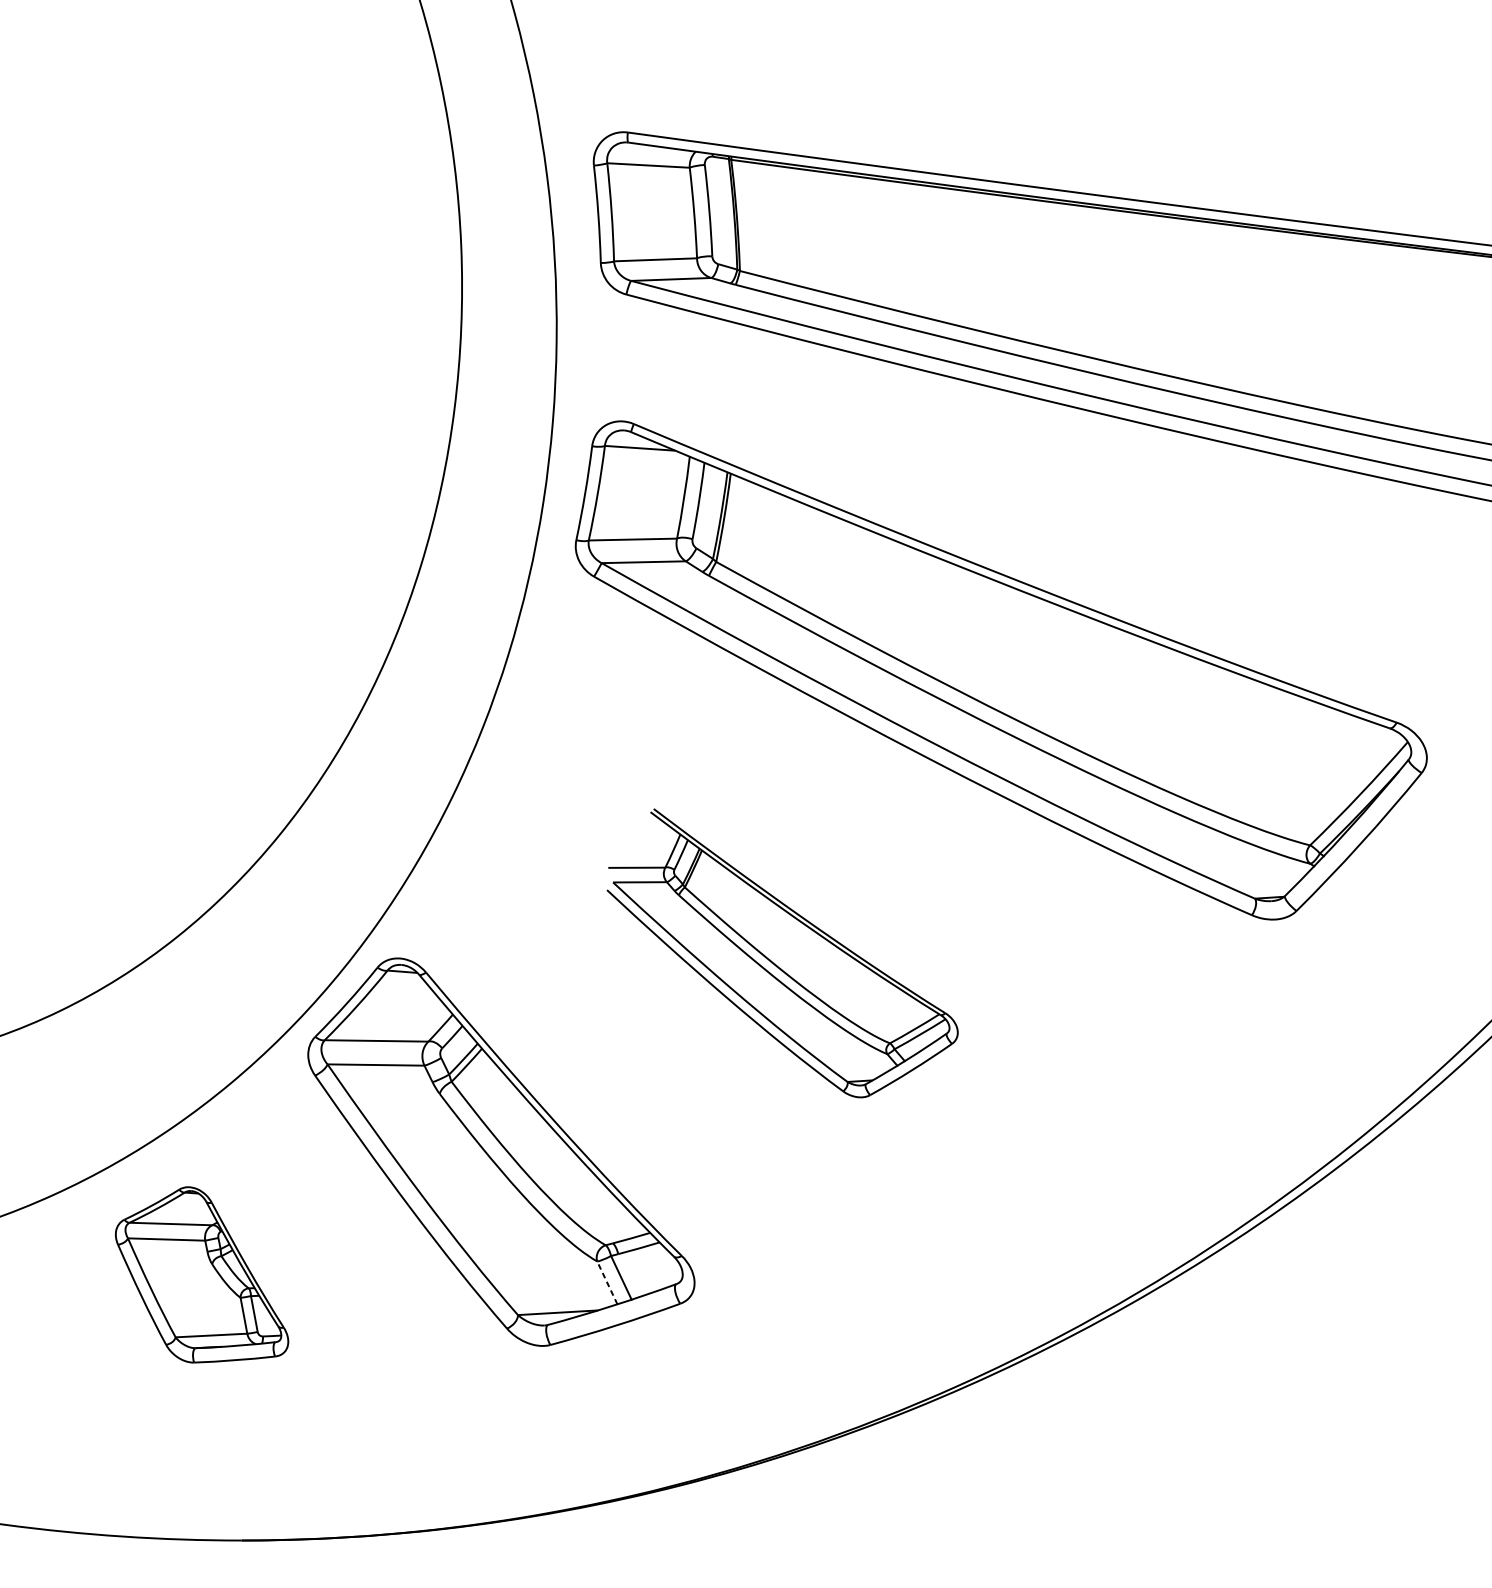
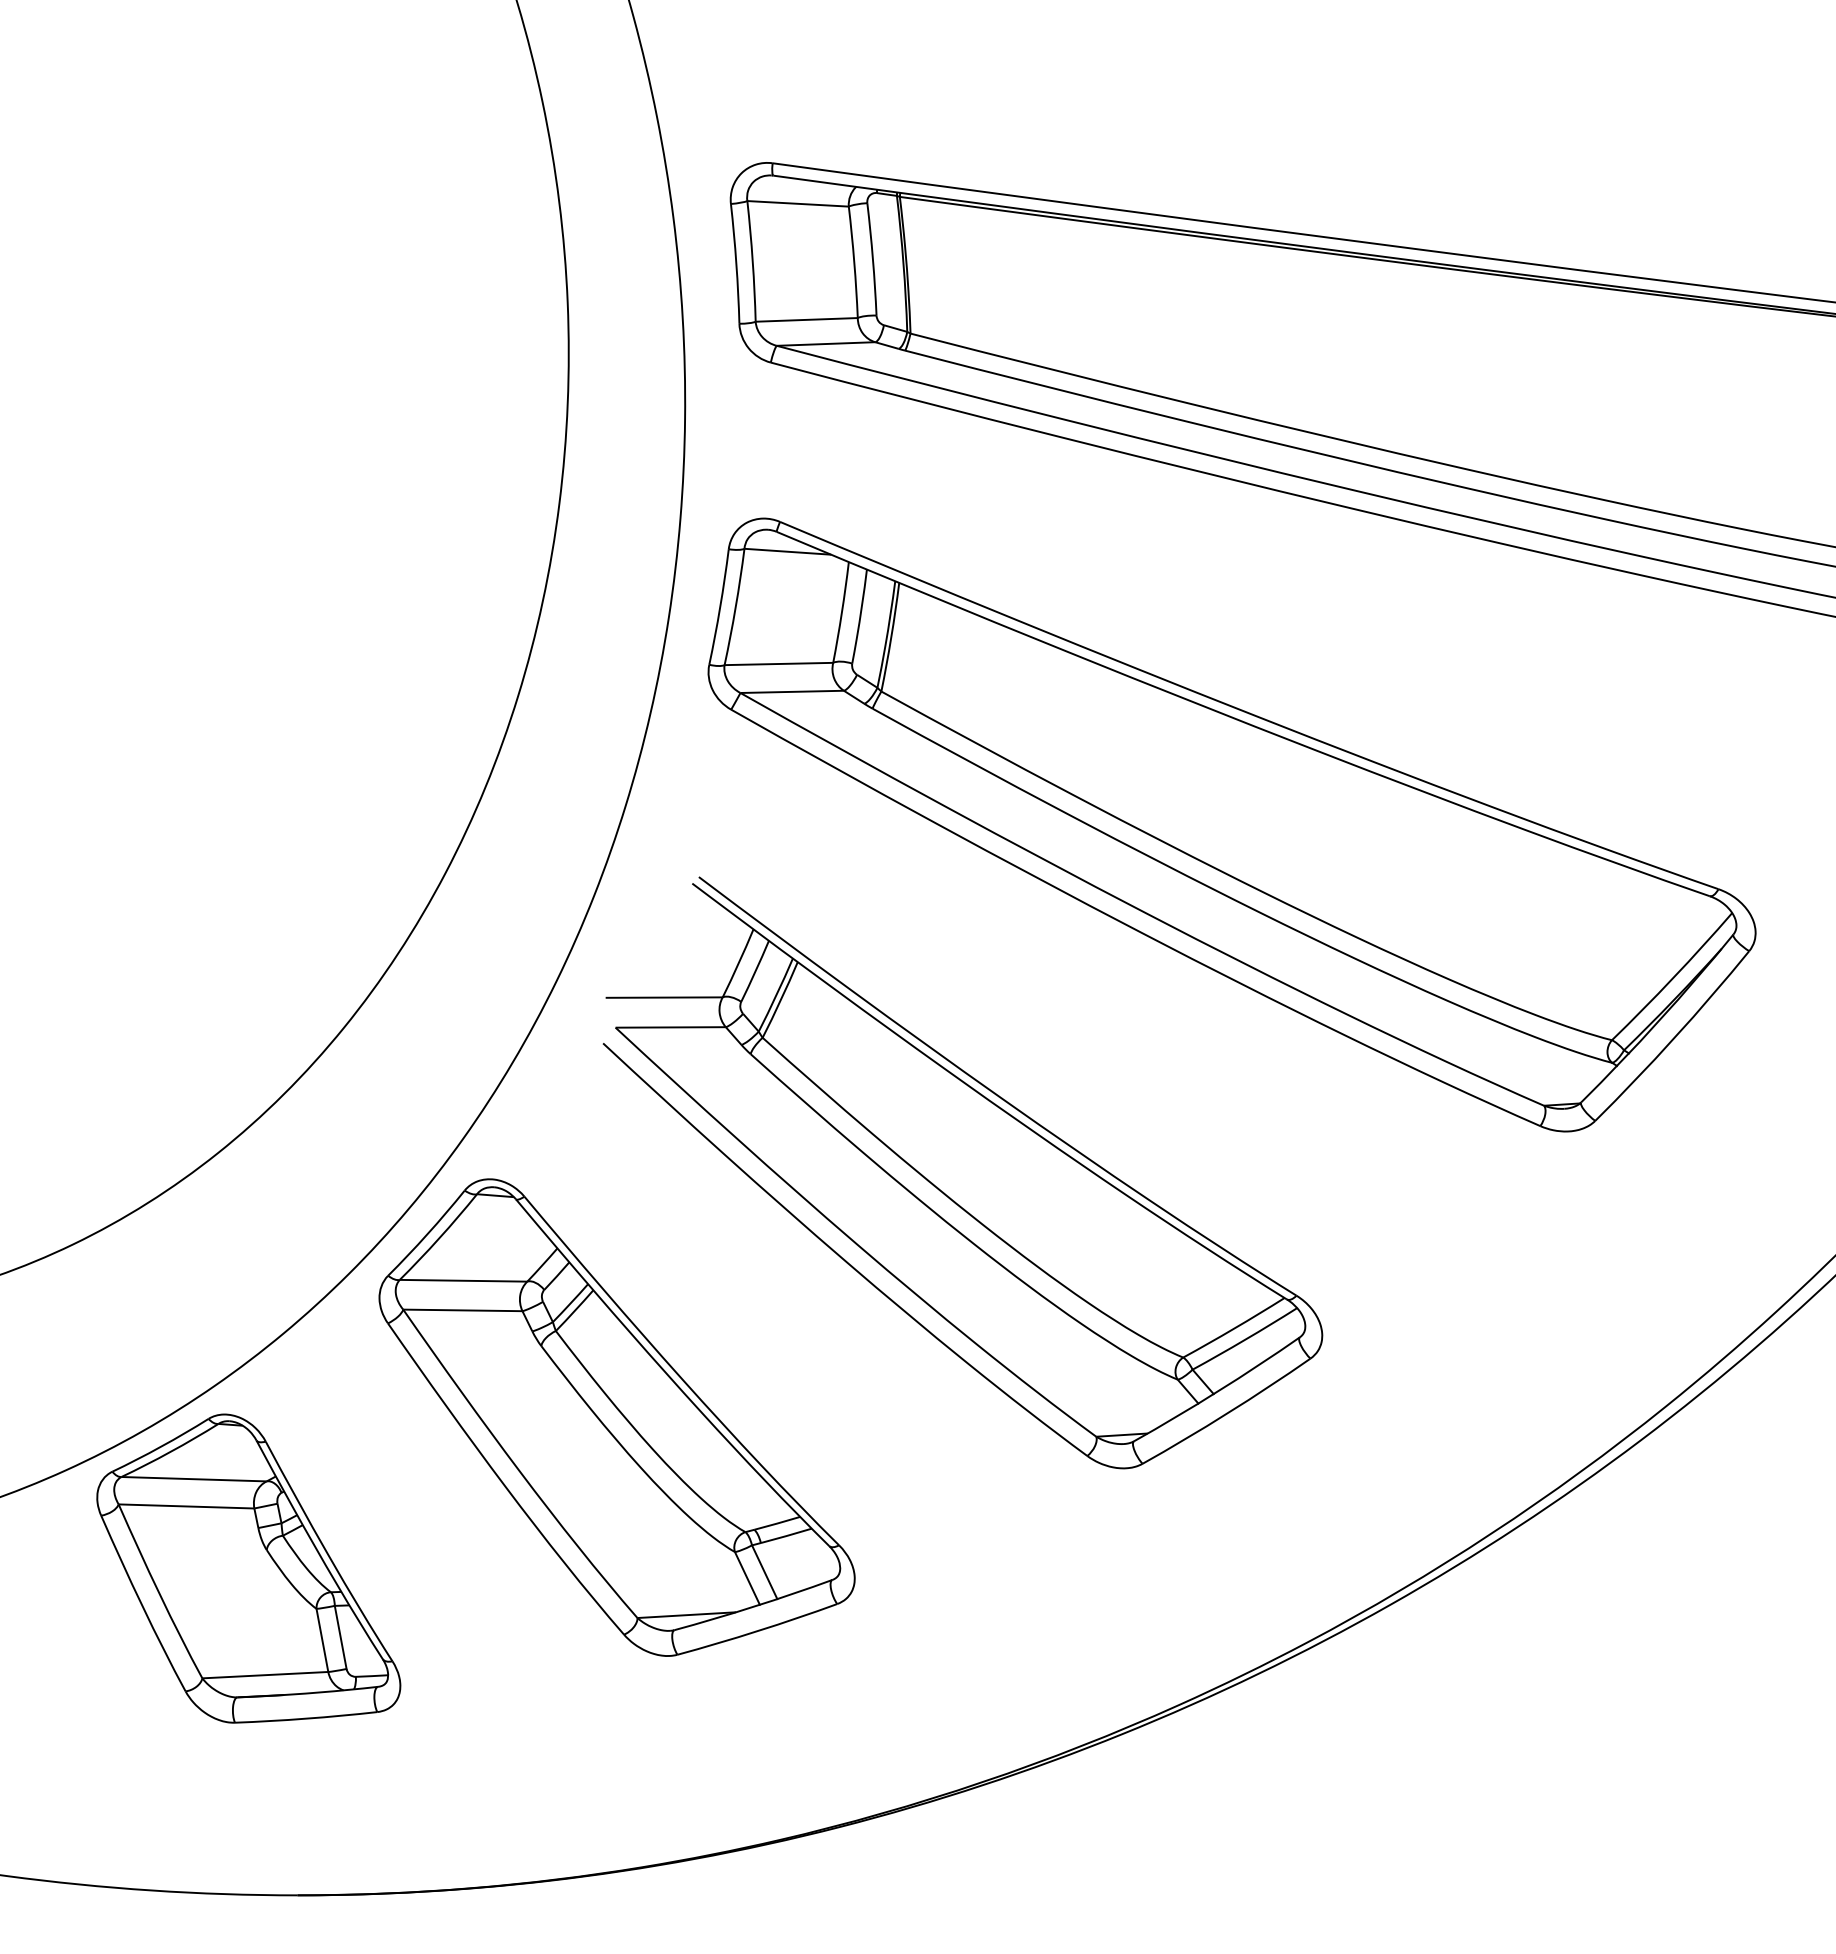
part: (782, 952) -> (962, 1172), size x1.67
part: (201, 1274) -> (248, 1568), size x1.43
line: (607, 1282) -> (747, 1577), dashed -> solid

